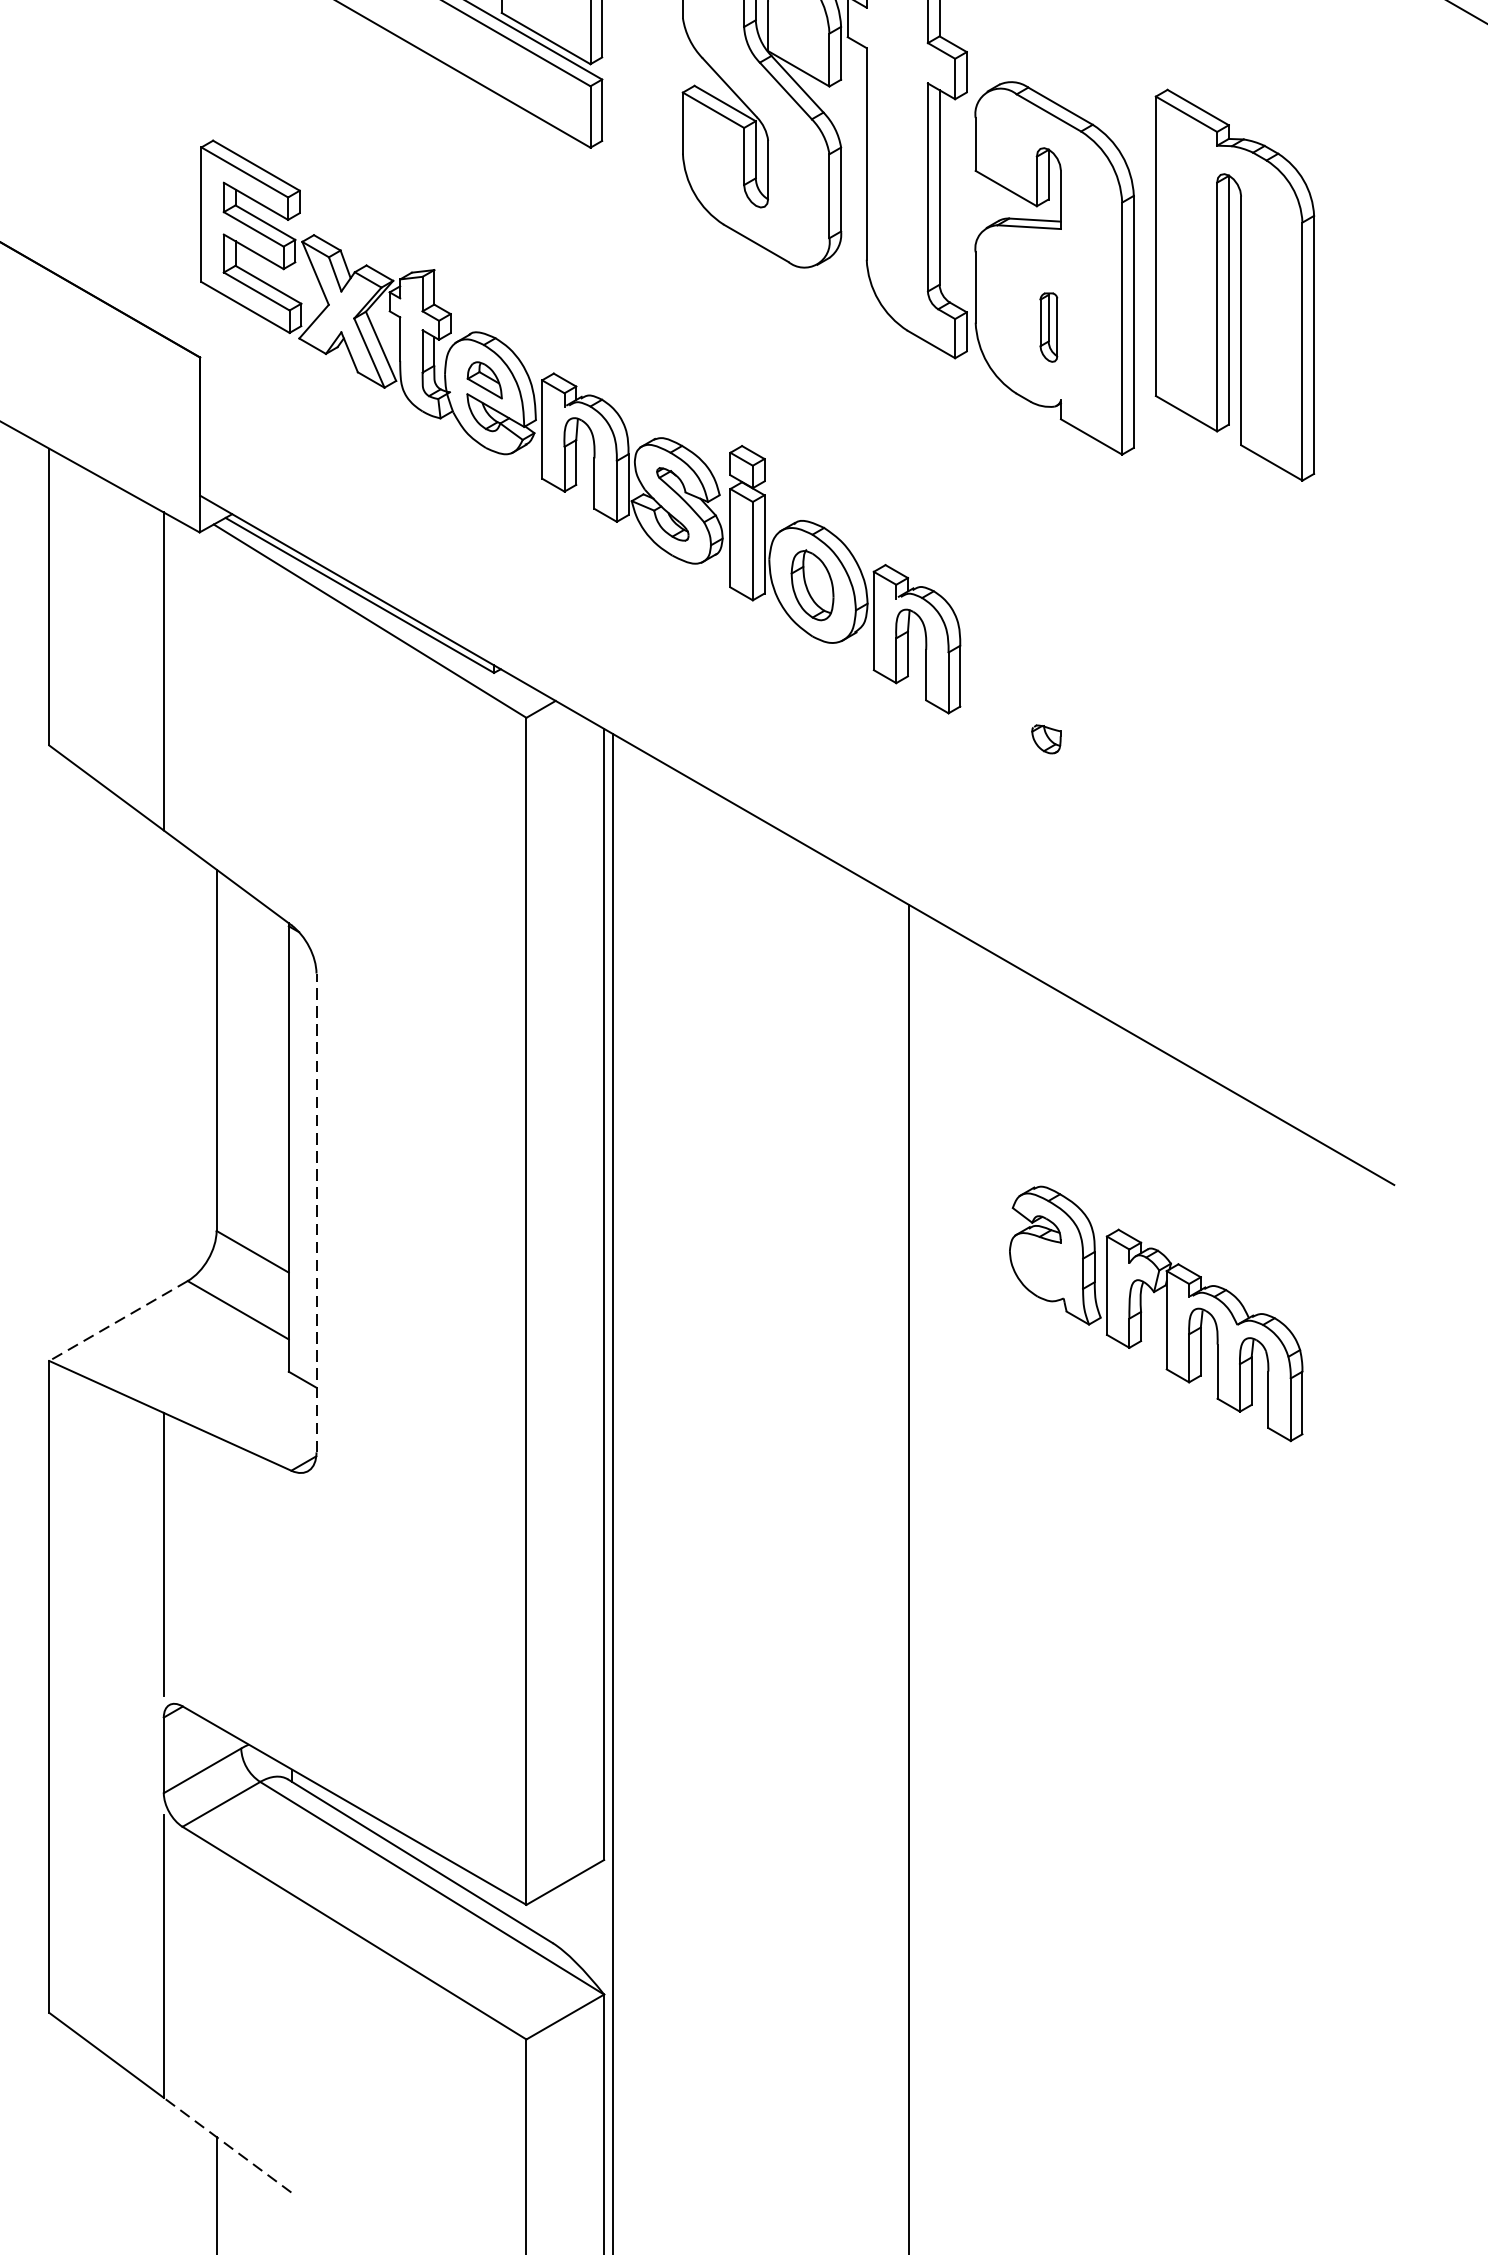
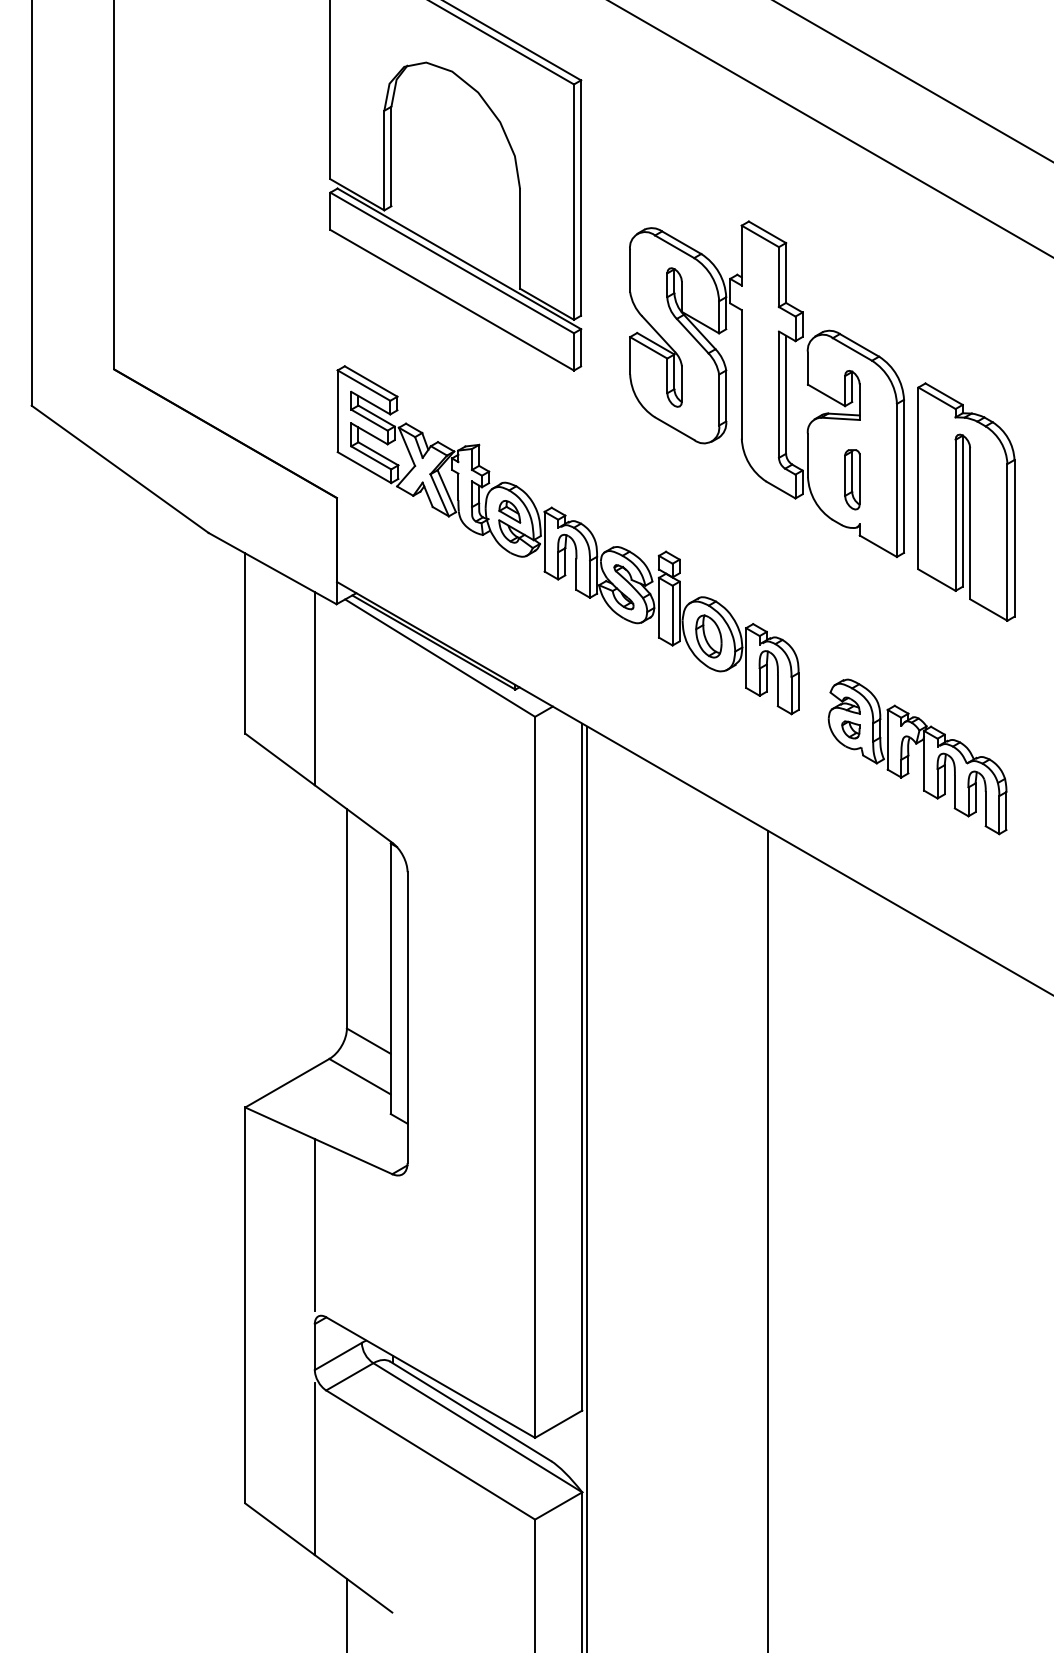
part: (1235, 284) -> (966, 501), moved
part: (1049, 327) -> (852, 479), size x1.43
line: (316, 1212) -> (407, 1017), dashed -> solid
part: (1156, 1313) -> (917, 756), moved
line: (118, 1321) -> (287, 1083), dashed -> solid
line: (227, 2144) -> (353, 1583), dashed -> solid

